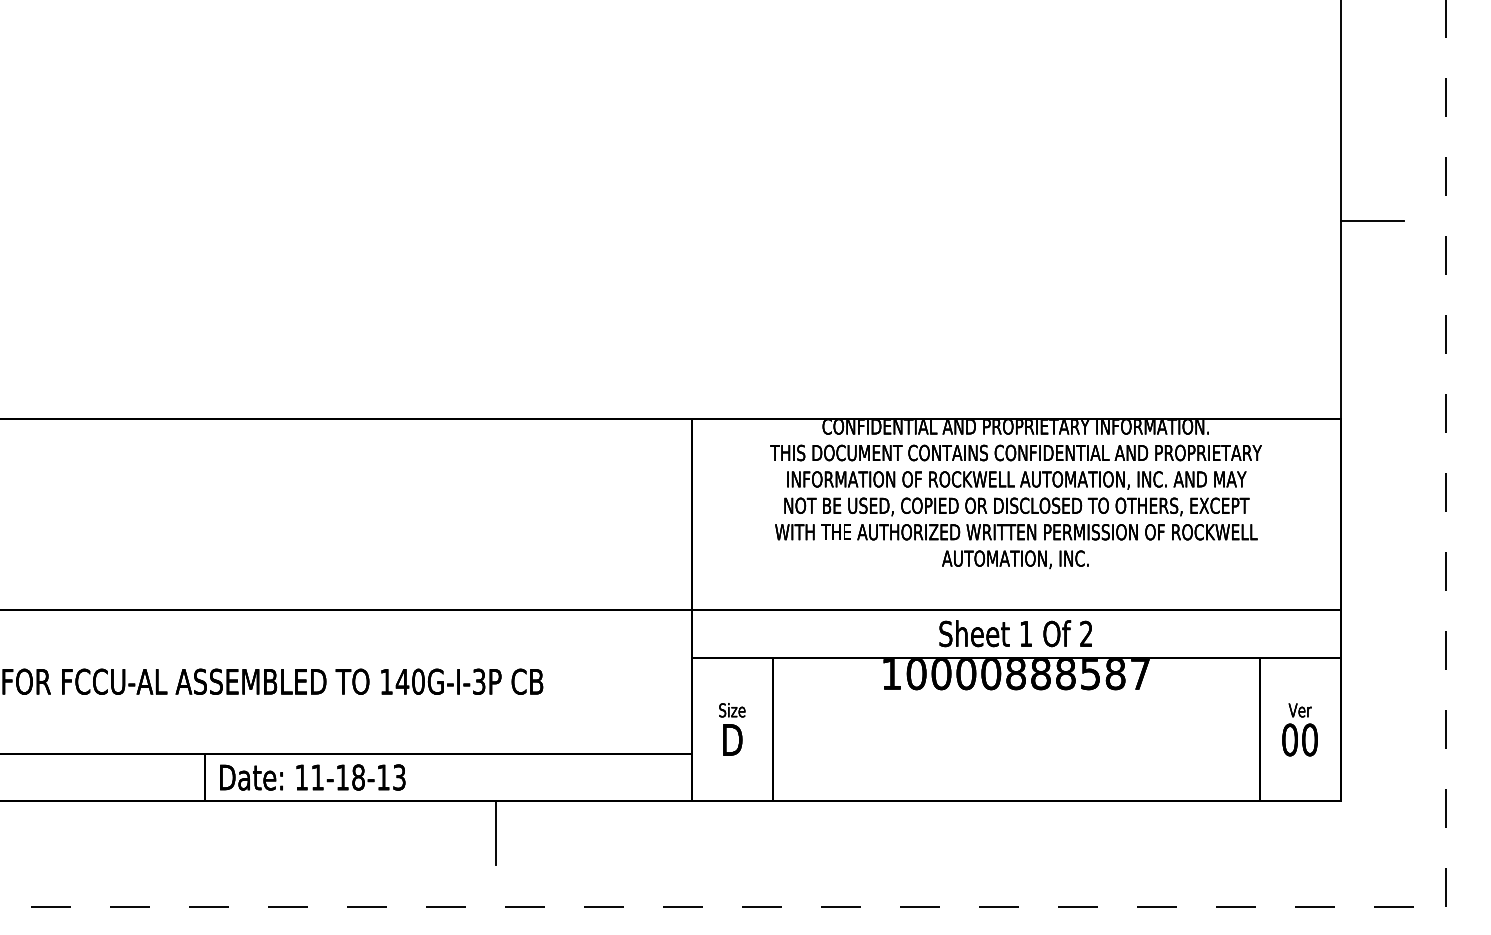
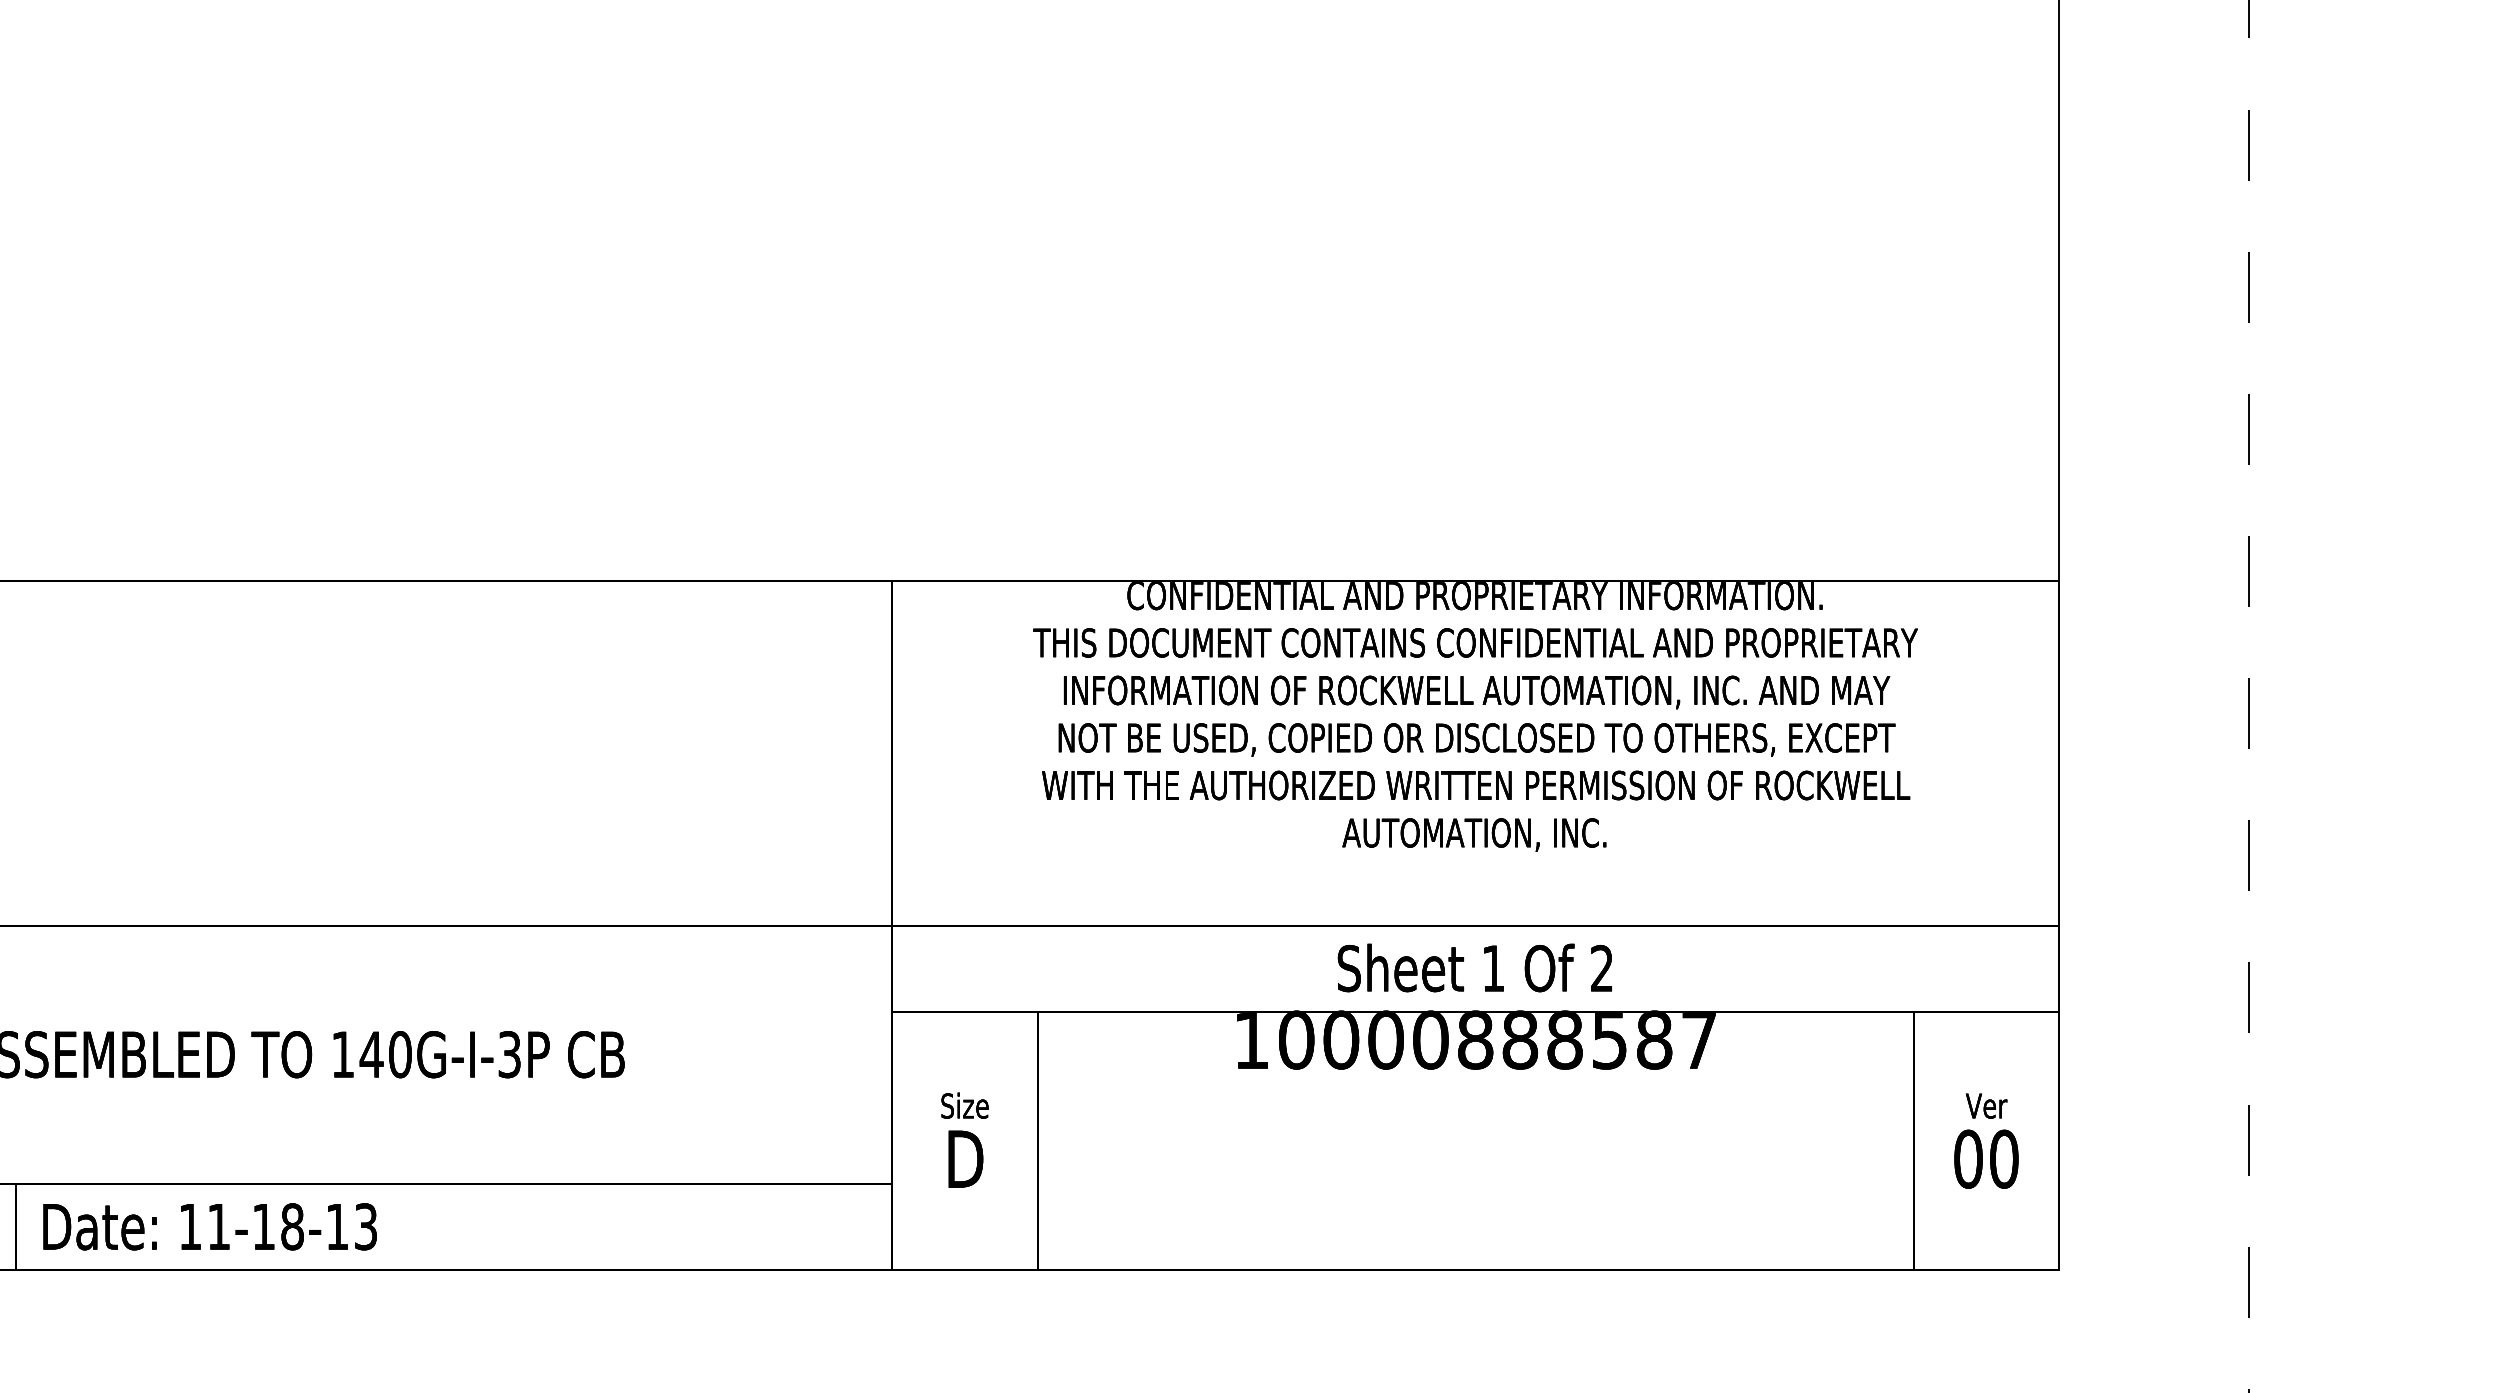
line: (1372, 220) -> (2116, 224), removed
line: (495, 832) -> (538, 1325), removed

